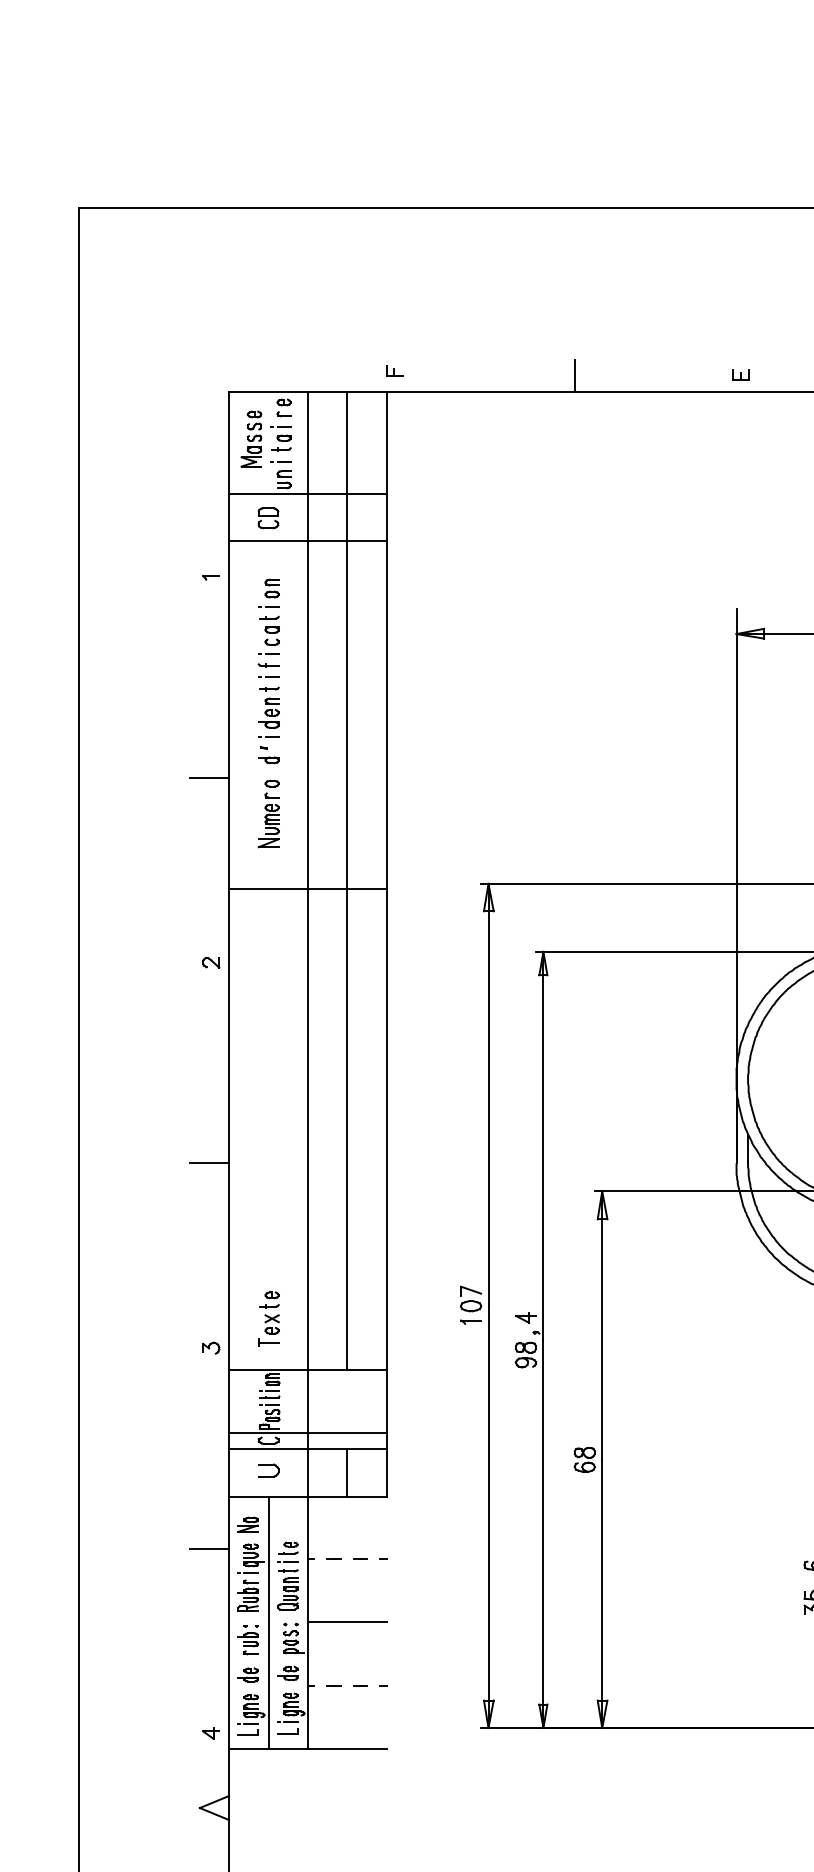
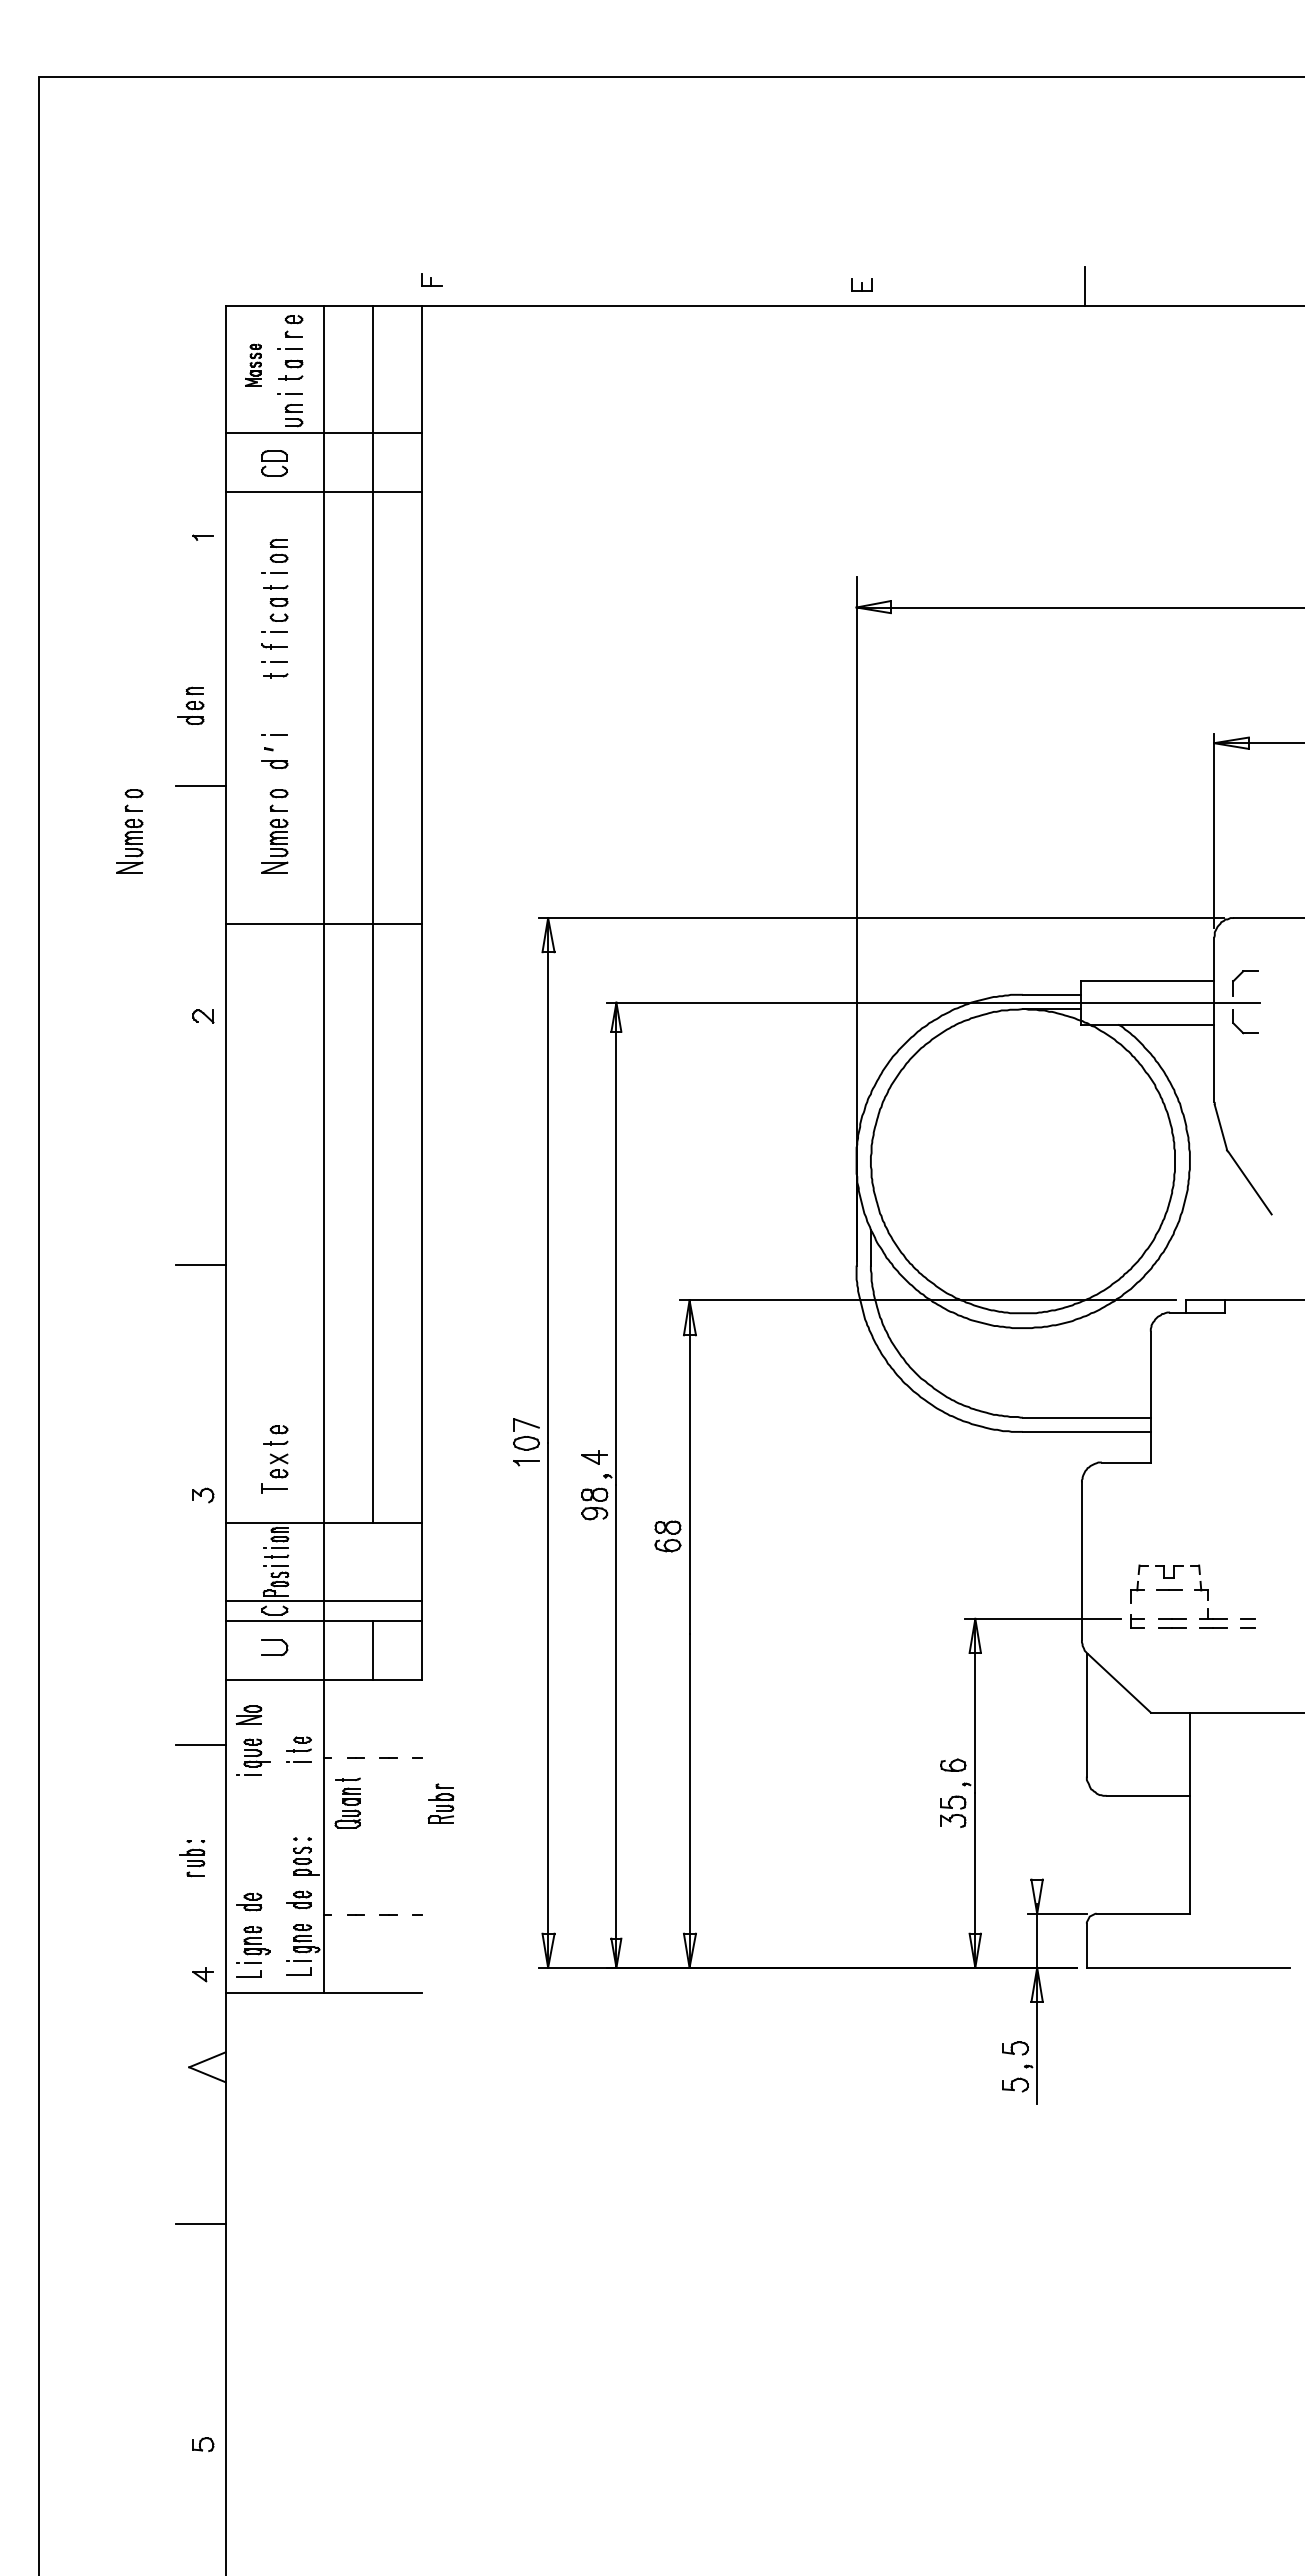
line: (574, 375) -> (655, 286), removed
part: (251, 439) -> (253, 365), size x0.6
part: (268, 712) -> (190, 705), moved
part: (151, 814) -> (129, 831), added
part: (584, 1459) -> (667, 1536), moved
part: (287, 1589) -> (347, 1802), moved
part: (247, 1595) -> (440, 1803), moved
line: (268, 1622) -> (274, 1836), removed
line: (347, 1622) -> (372, 1836), removed
part: (248, 1640) -> (192, 1858), moved

